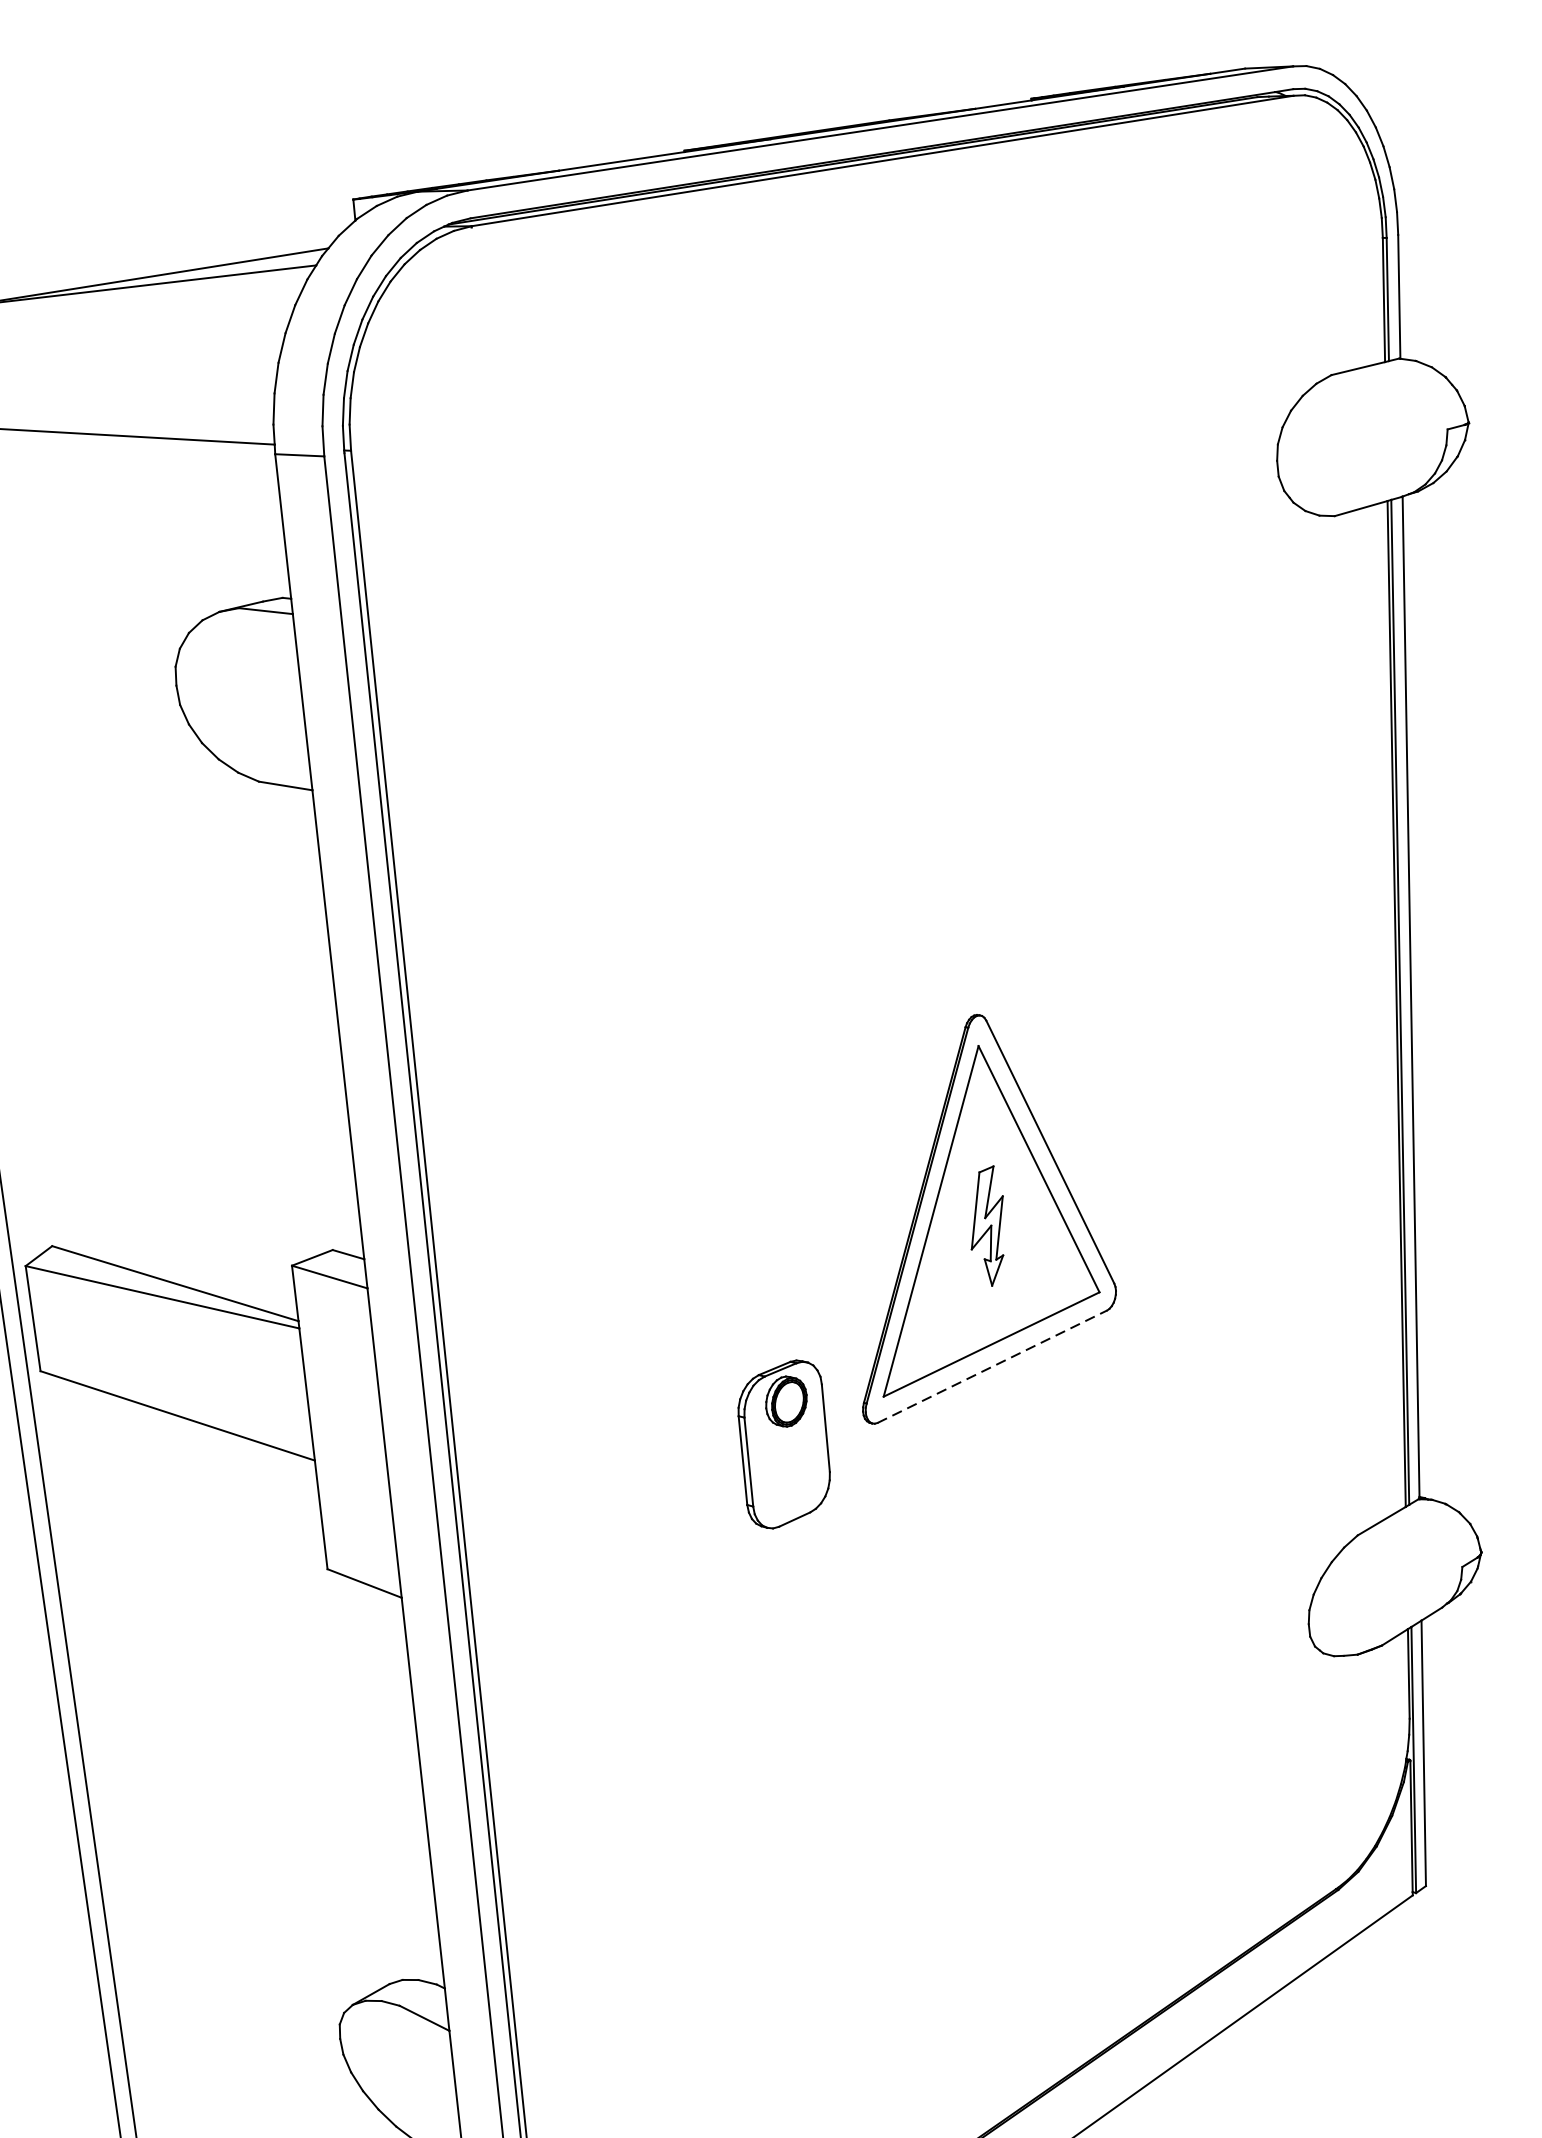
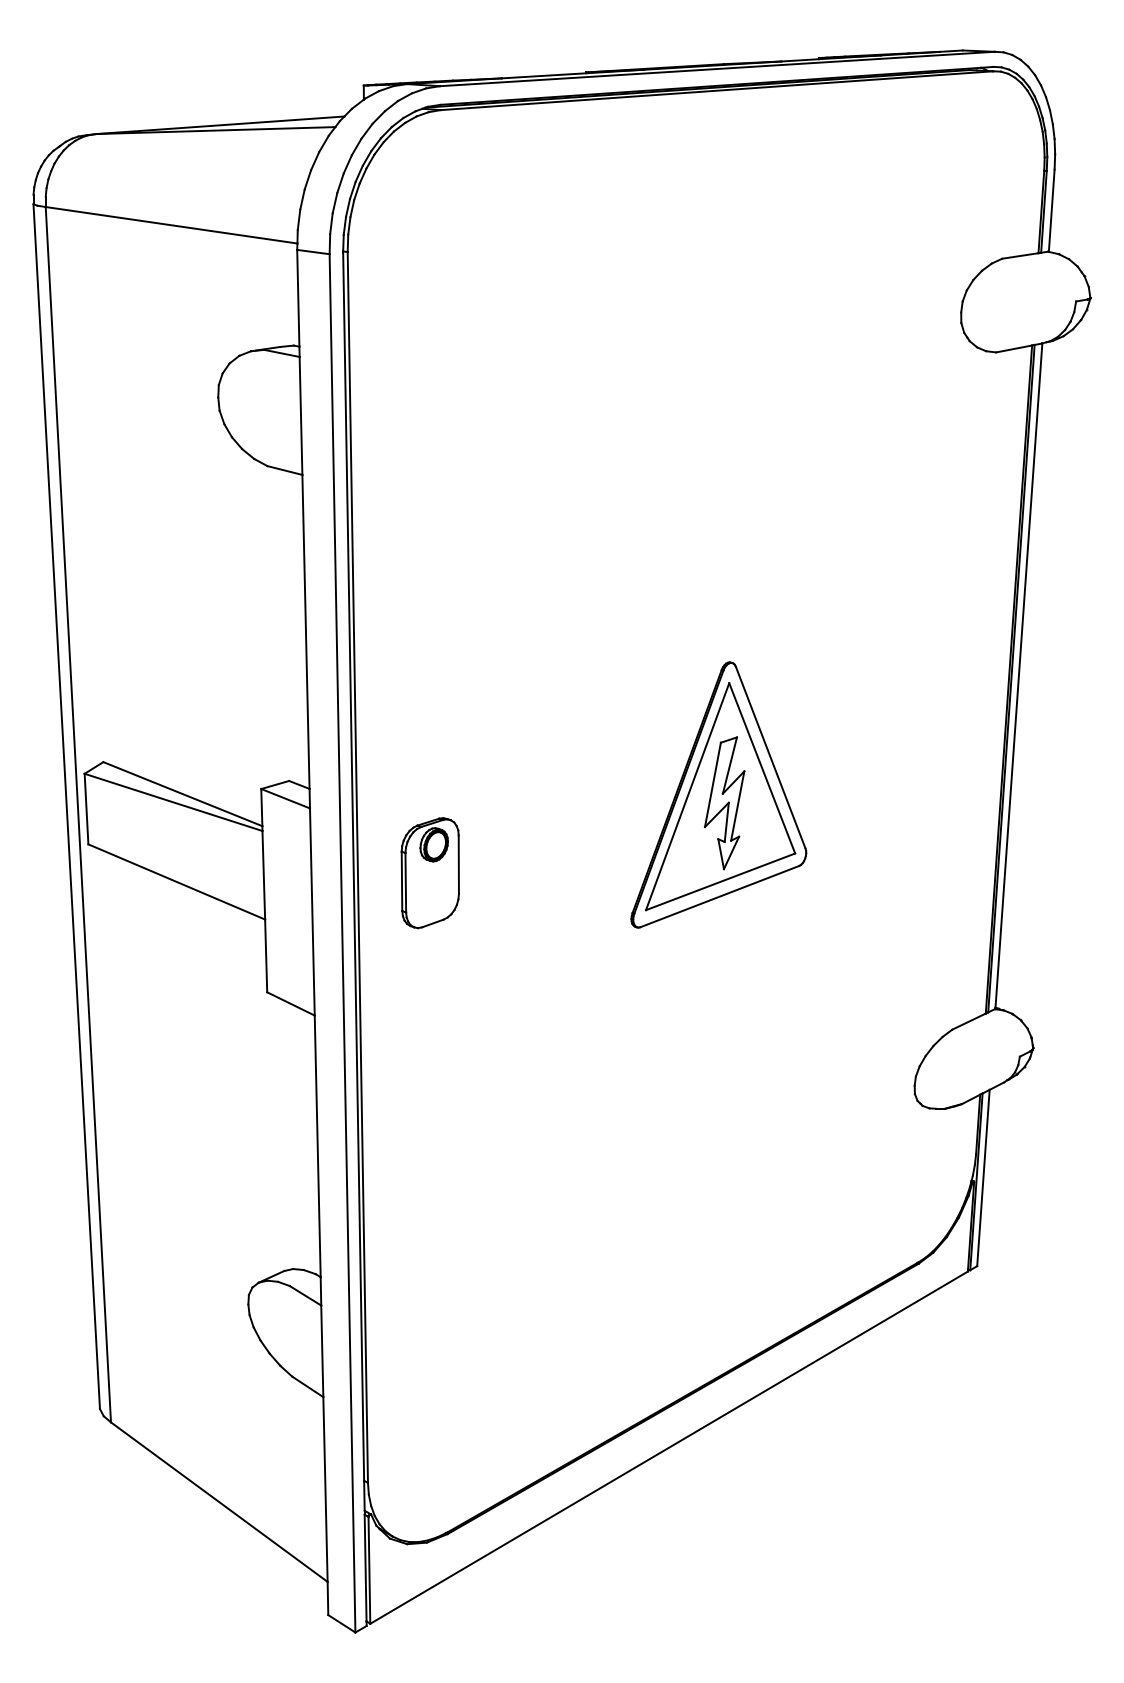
part: (987, 1226) -> (724, 803), size x1.67
line: (993, 1366) -> (720, 896), dashed -> solid
part: (783, 1445) -> (429, 873), moved

